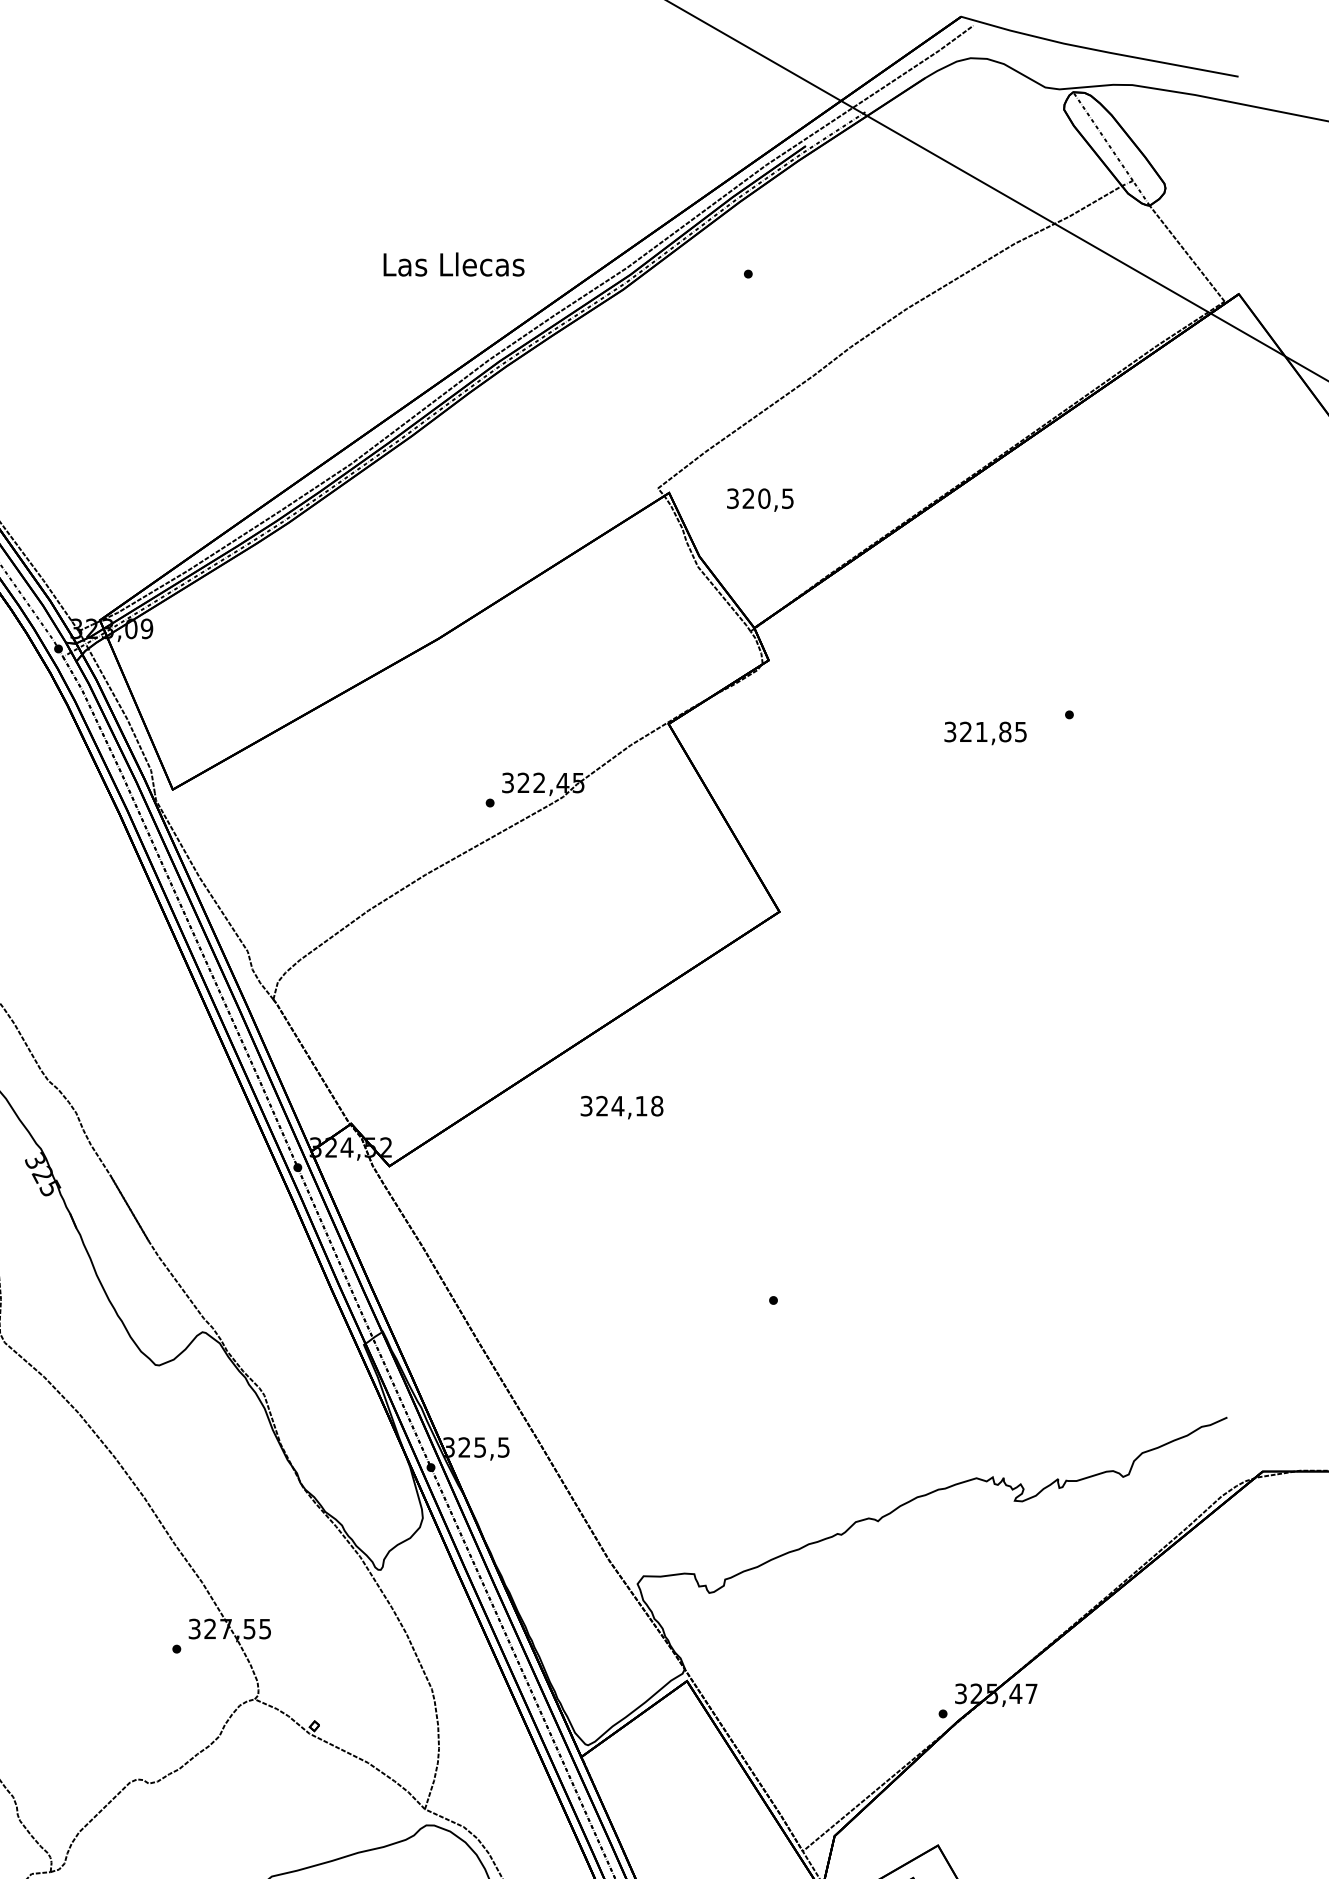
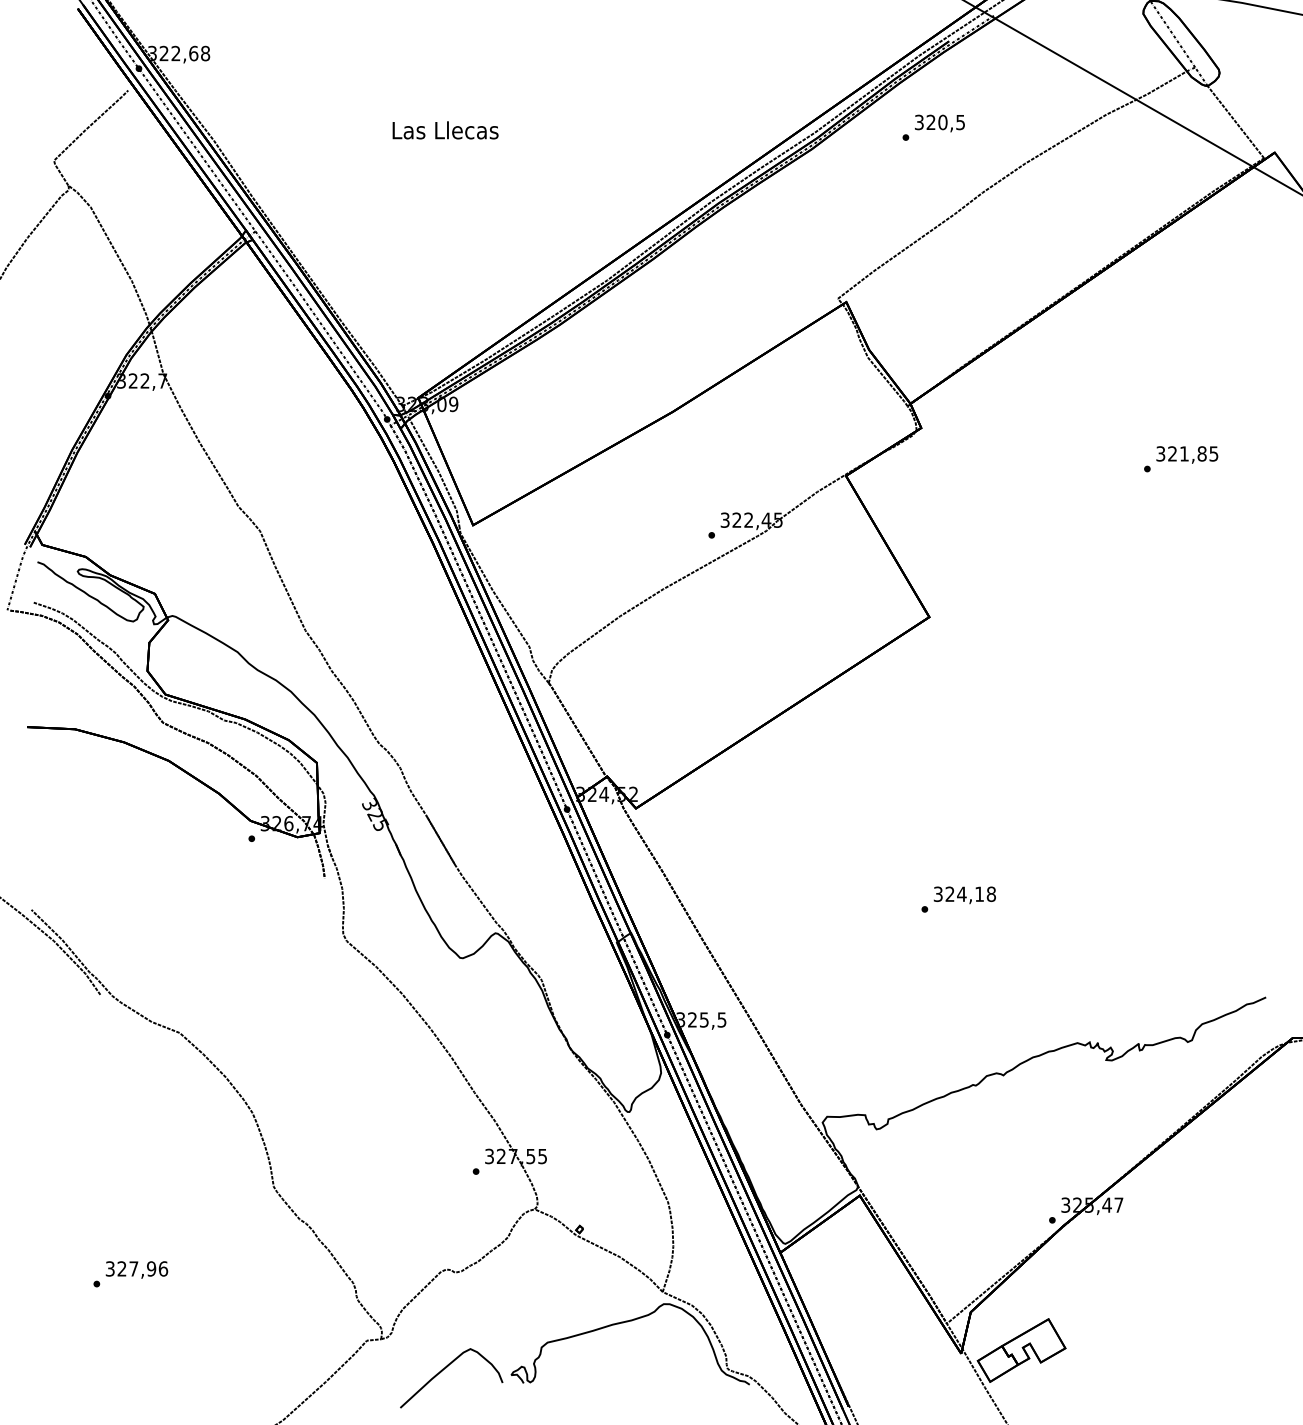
text: (453, 264) -> (445, 130), moved
text: (759, 500) -> (939, 123), moved
text: (985, 732) -> (1187, 454), moved
text: (621, 1107) -> (964, 895), moved

